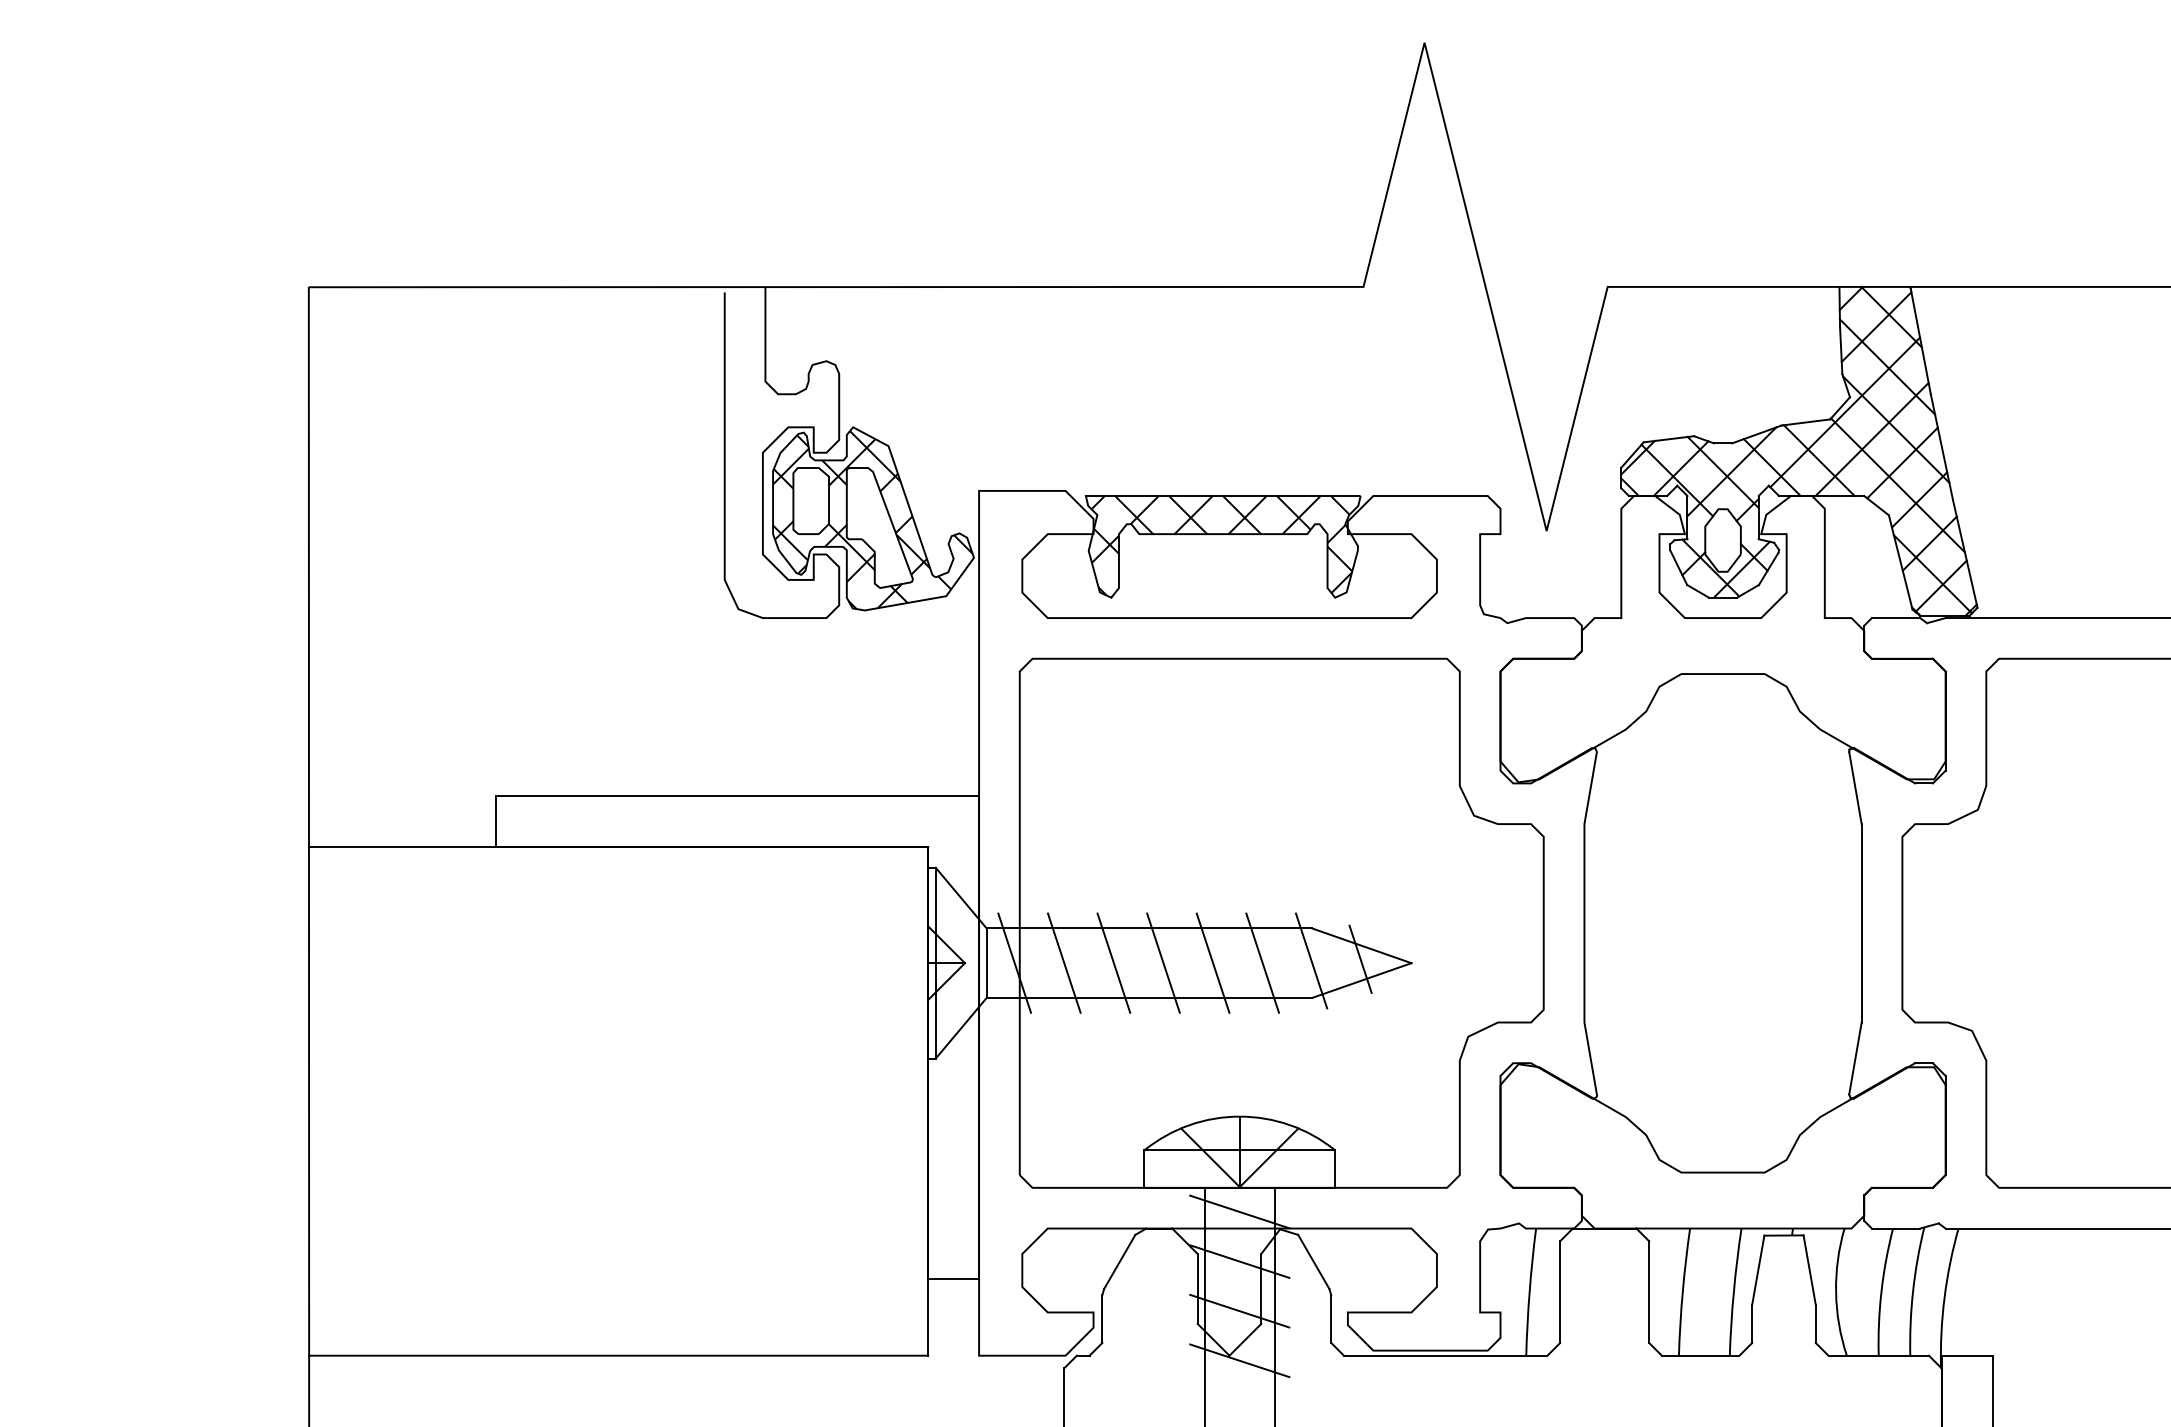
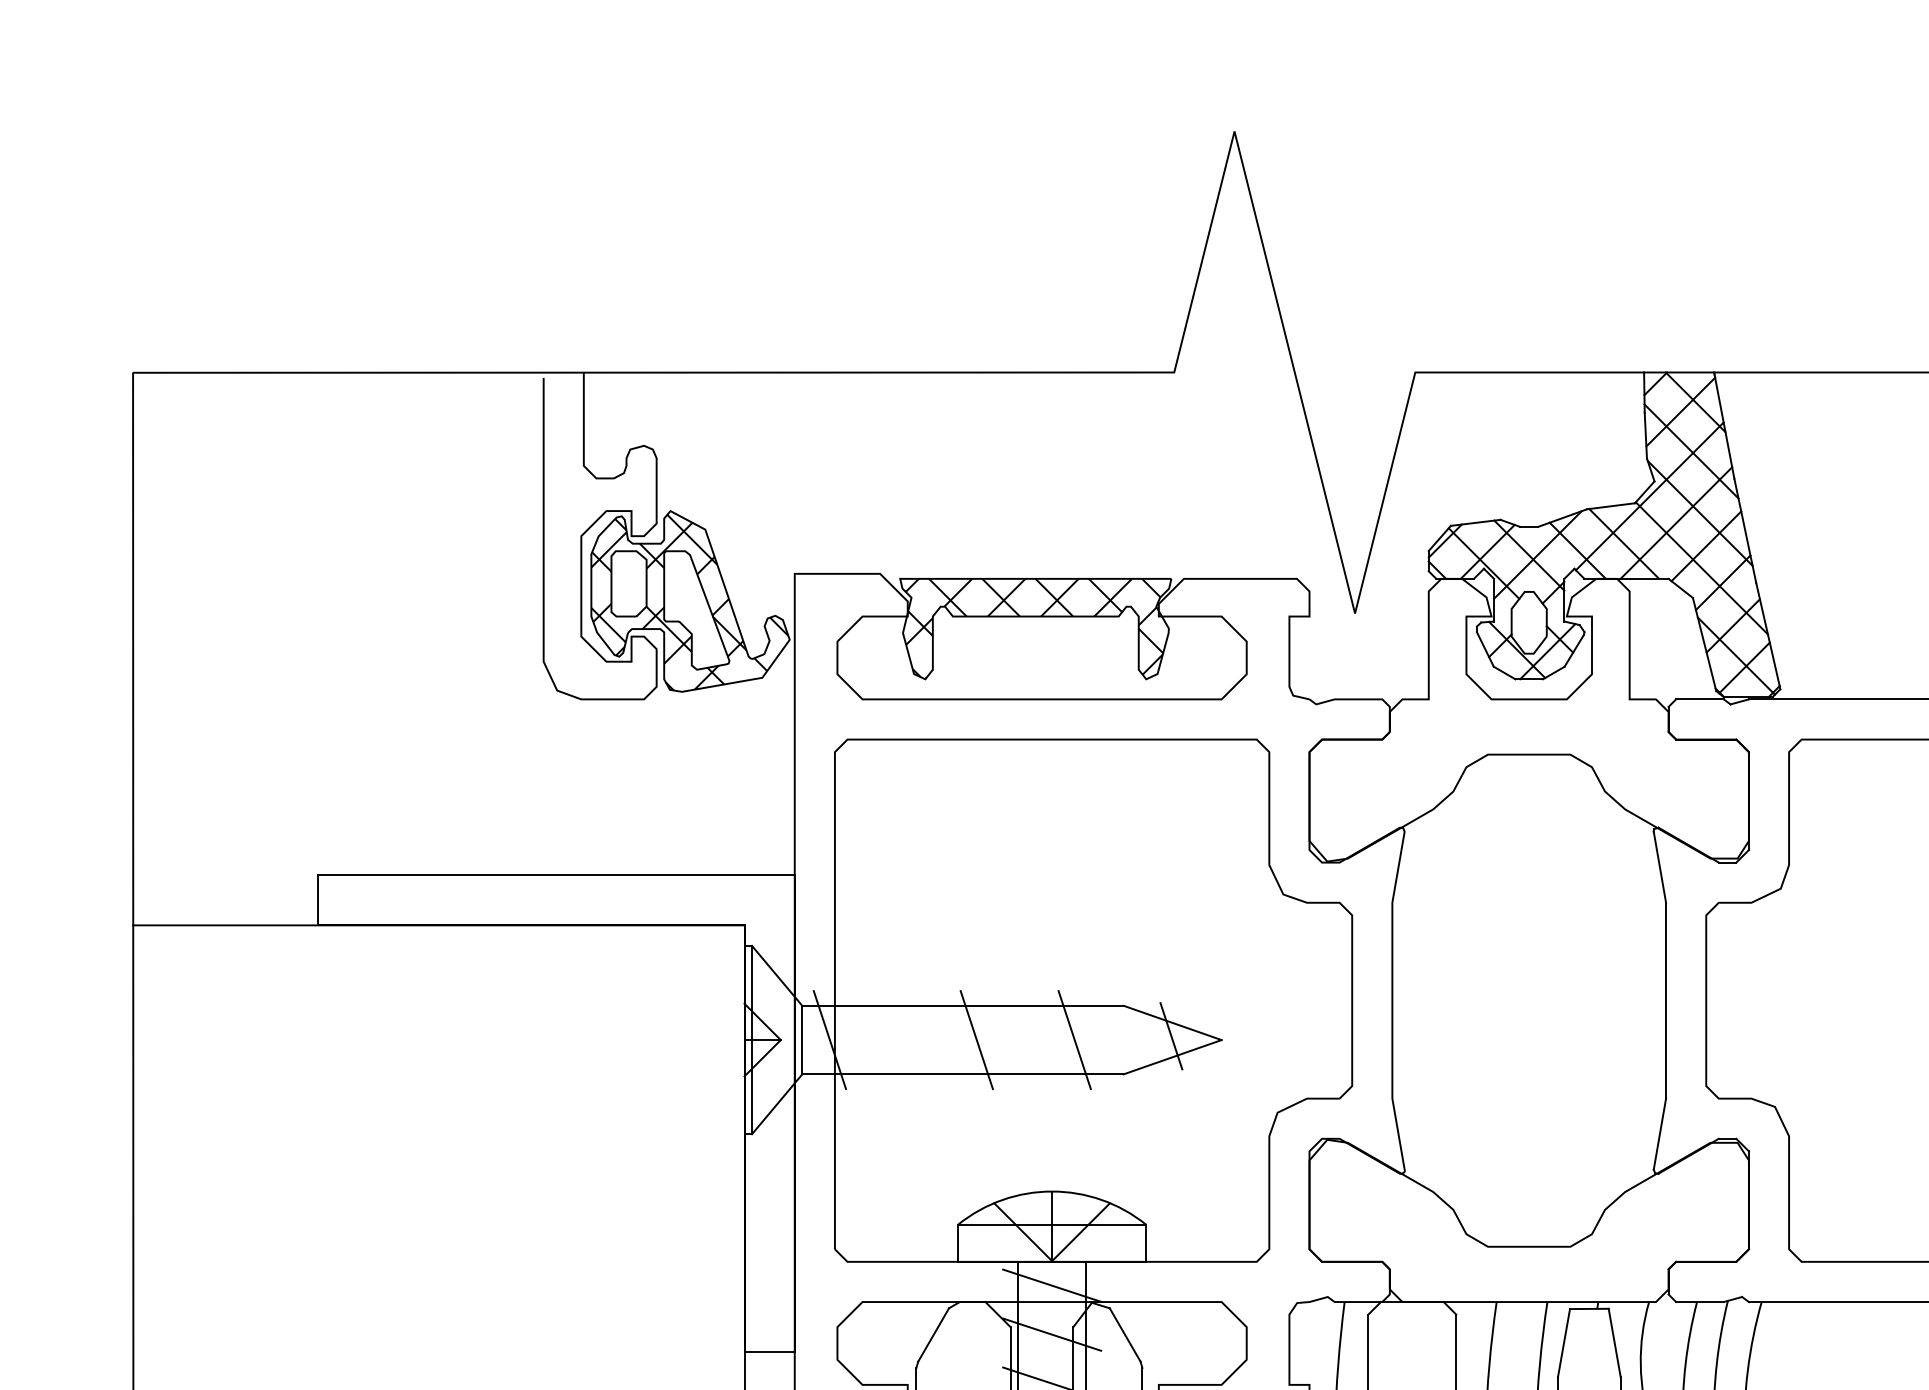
line: (1311, 960) -> (1122, 1037), removed
line: (1063, 962) -> (878, 1039), removed
line: (1113, 962) -> (927, 1039), removed
line: (1212, 962) -> (1025, 1039), removed

